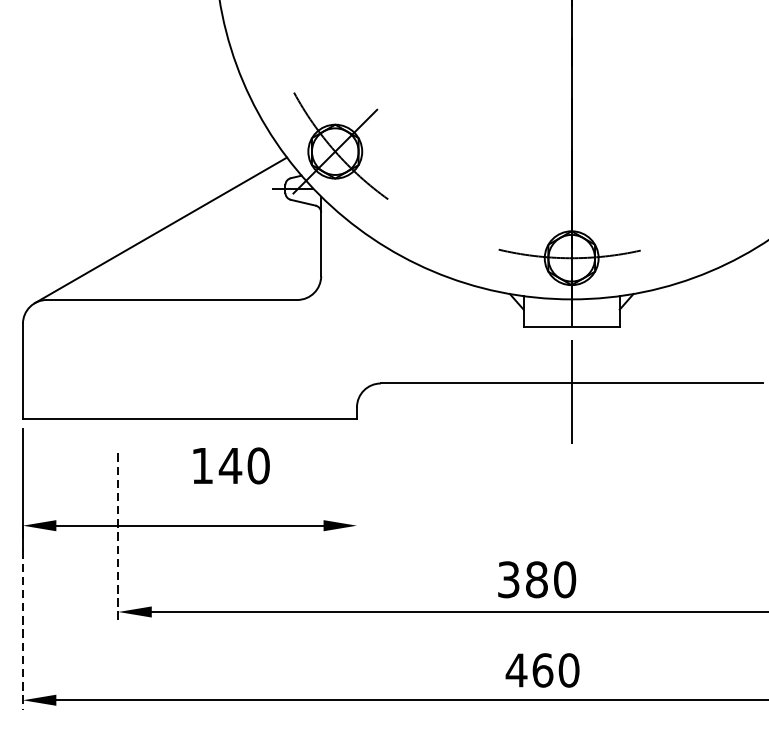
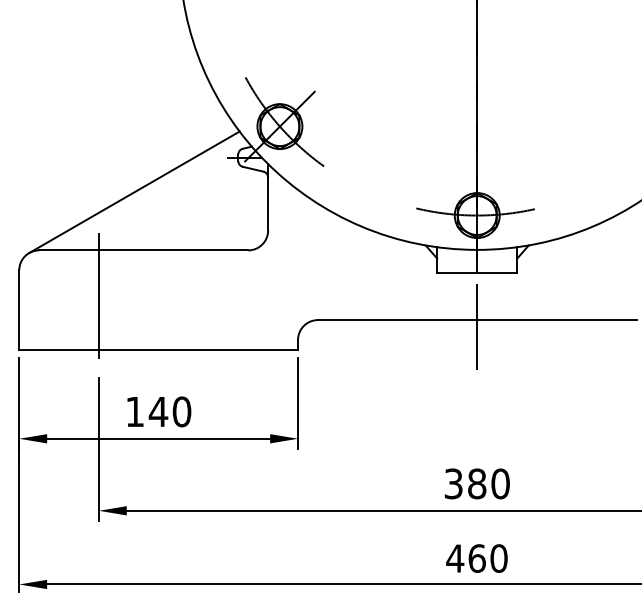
line: (117, 361) -> (98, 301), added
text: (231, 465) -> (159, 411), moved
line: (357, 482) -> (298, 402), added
line: (117, 539) -> (98, 450), dashed -> solid
text: (537, 579) -> (477, 483), moved
line: (23, 629) -> (19, 525), dashed -> solid
text: (542, 670) -> (476, 558), moved

